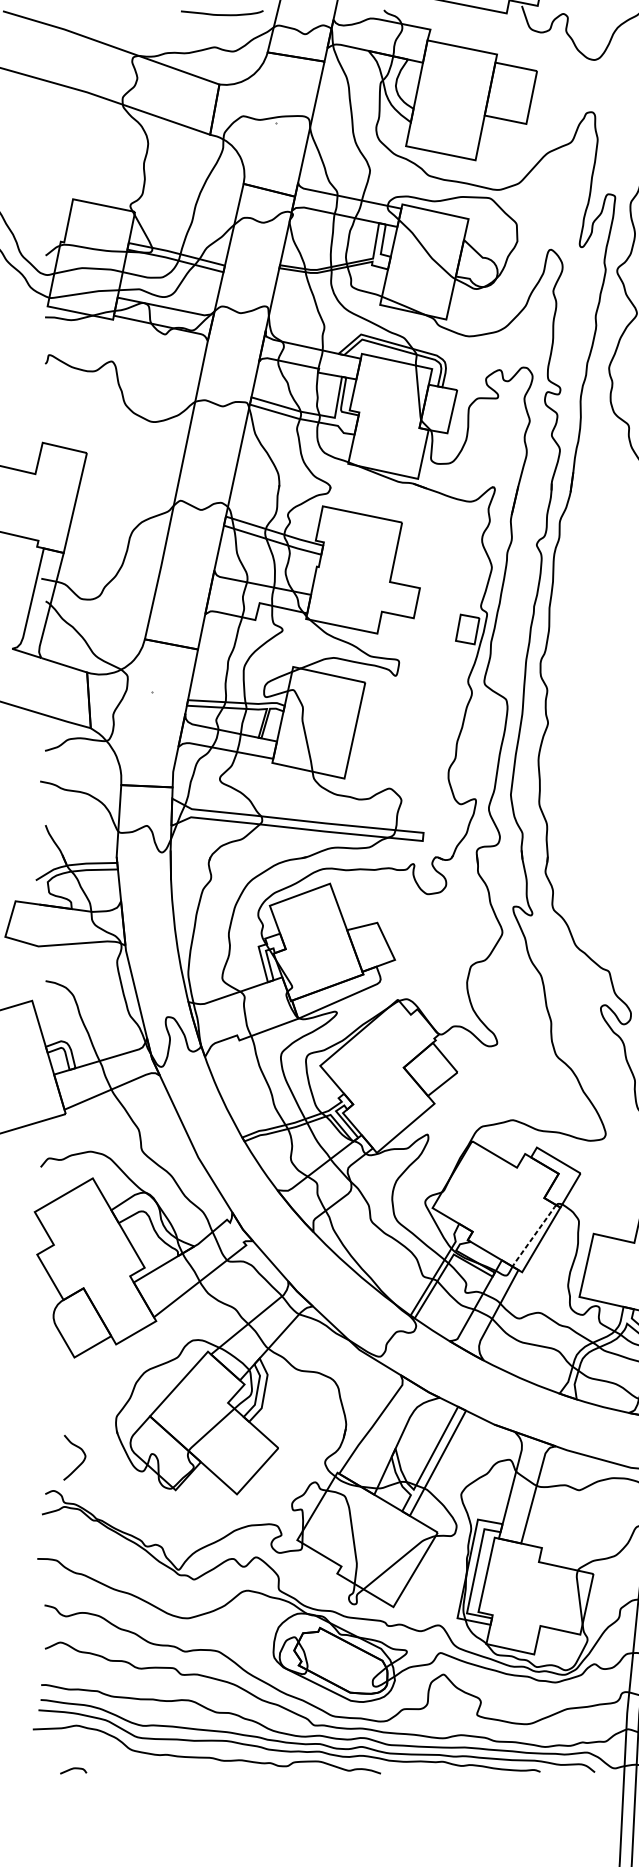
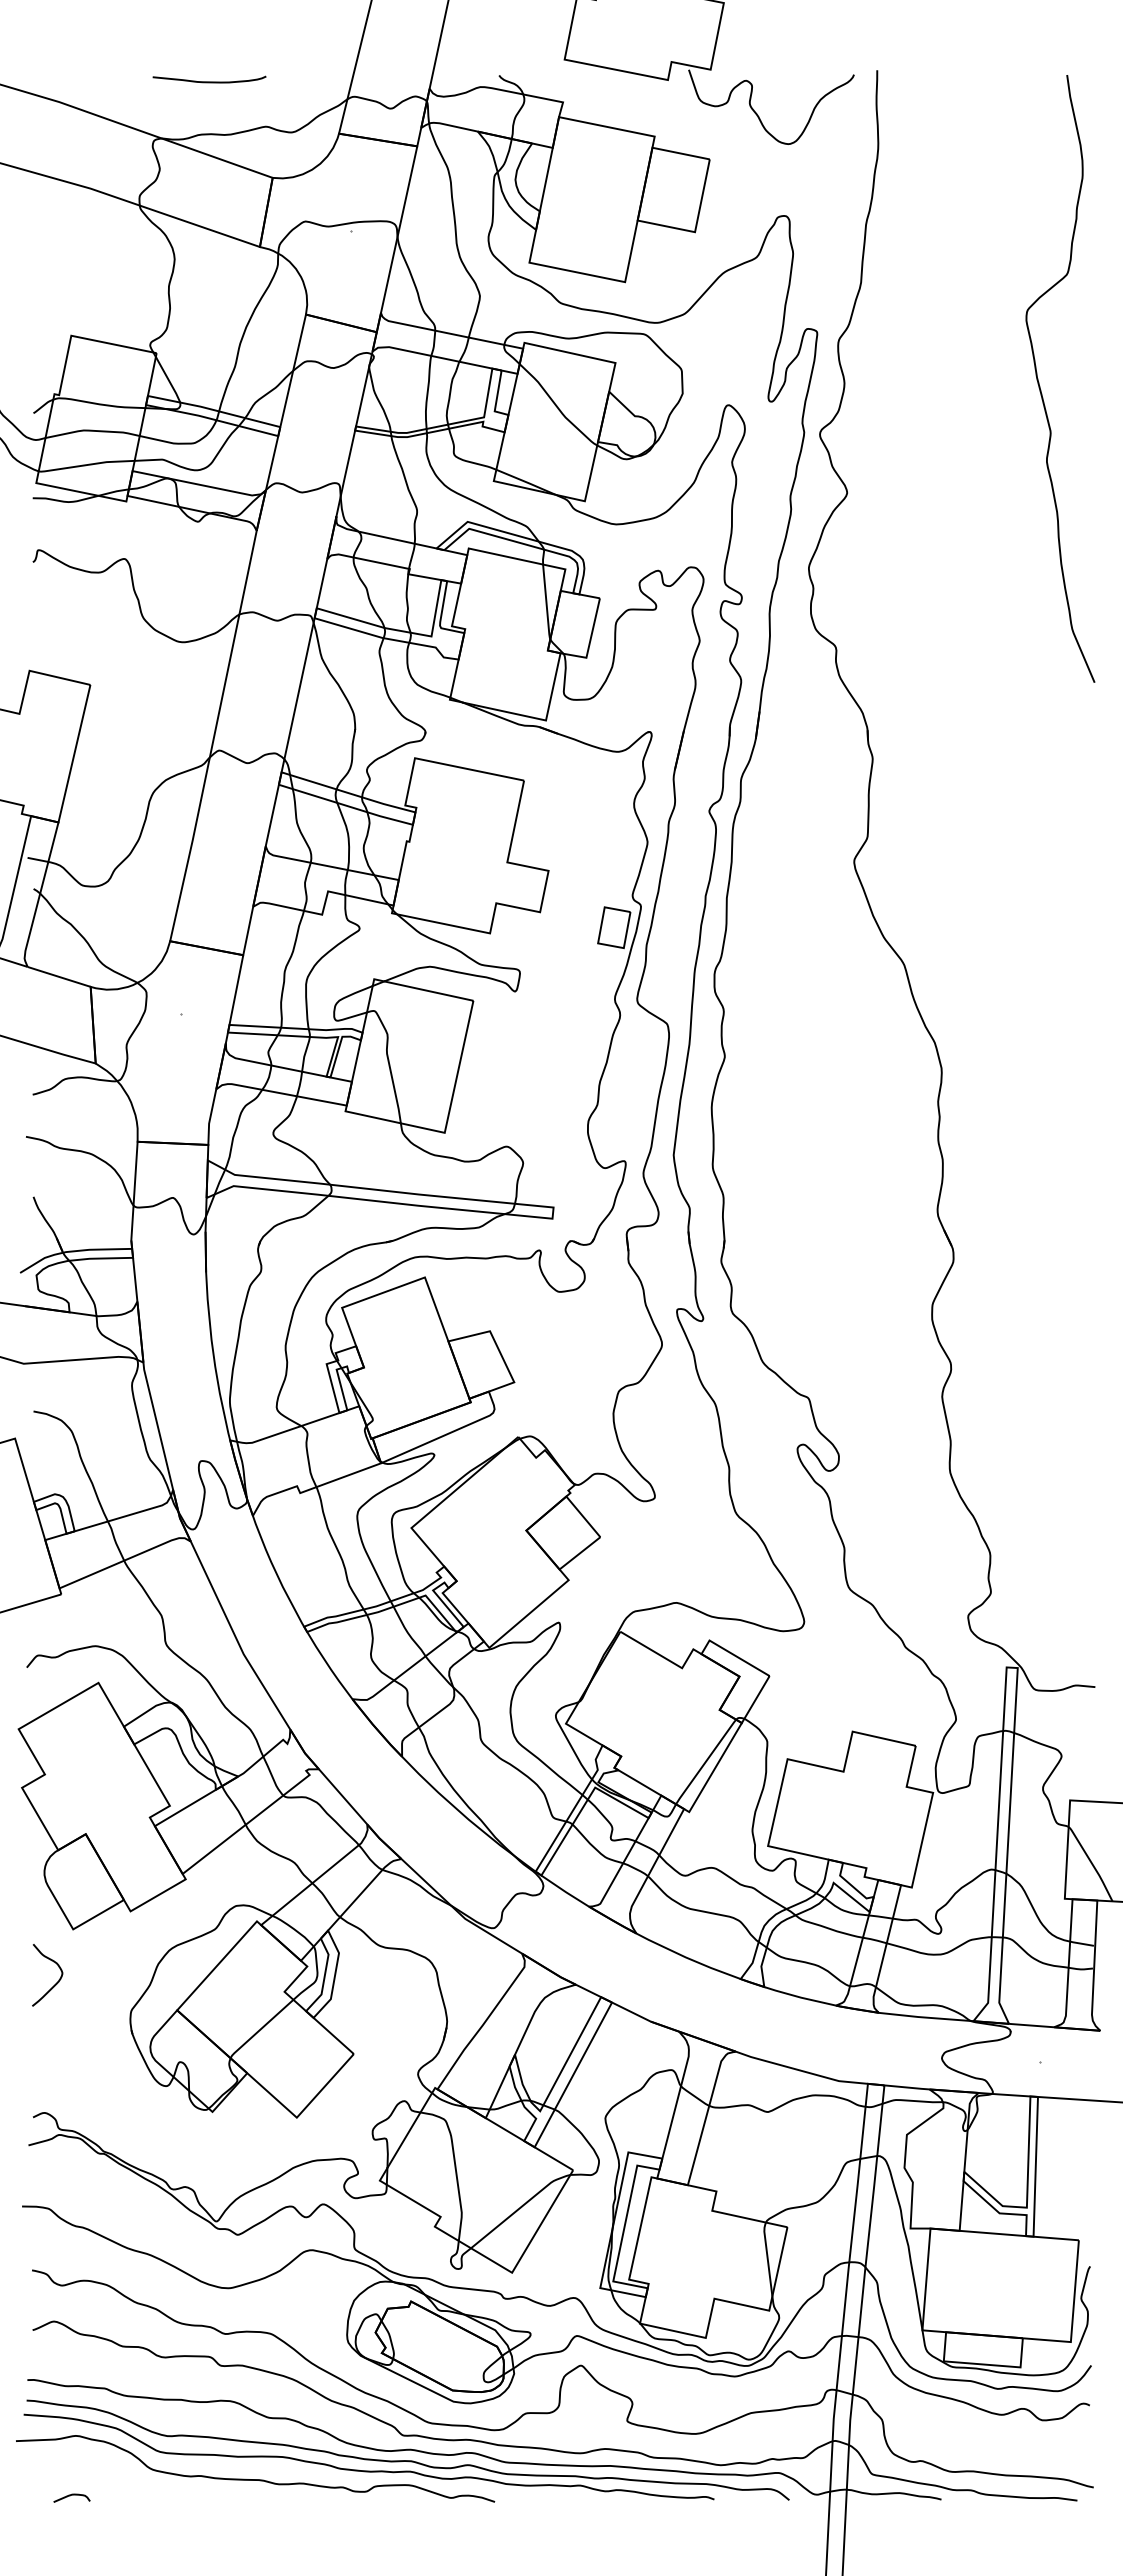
curve: (222, 14) -> (209, 81), moved
line: (534, 1236) -> (705, 1762), dashed -> solid
curve: (80, 1463) -> (55, 1983), moved

